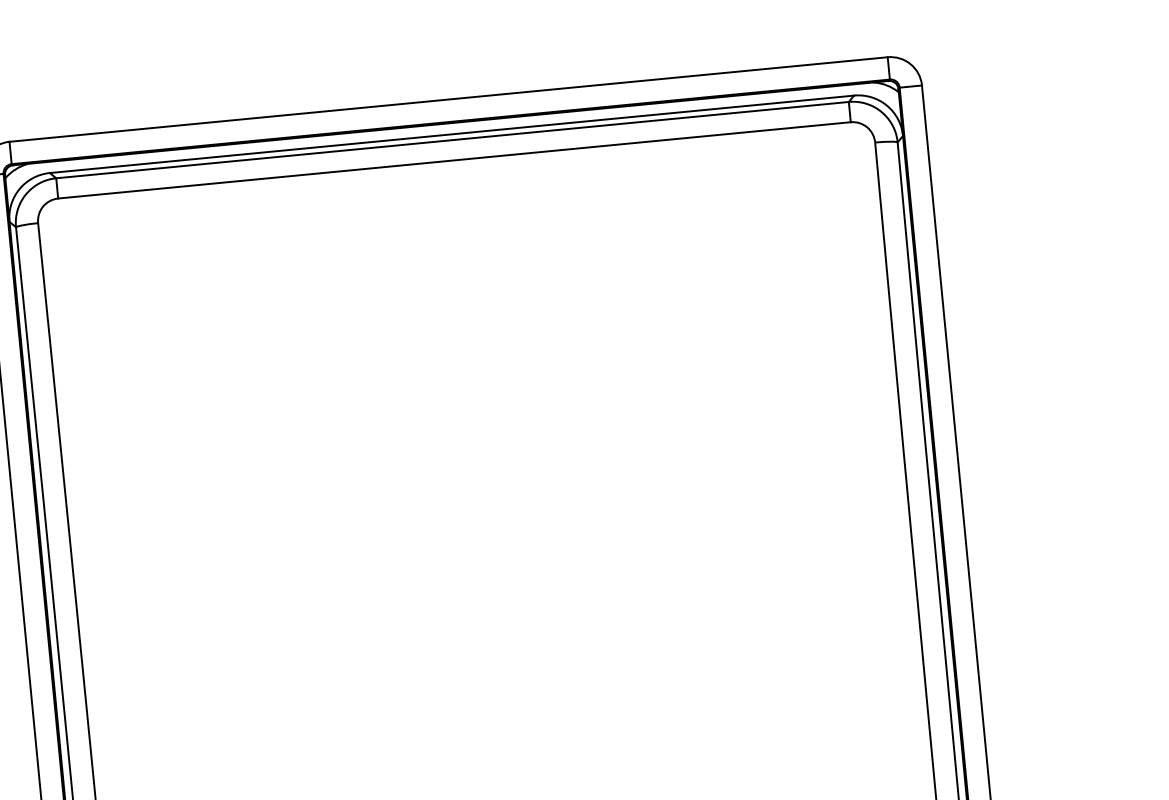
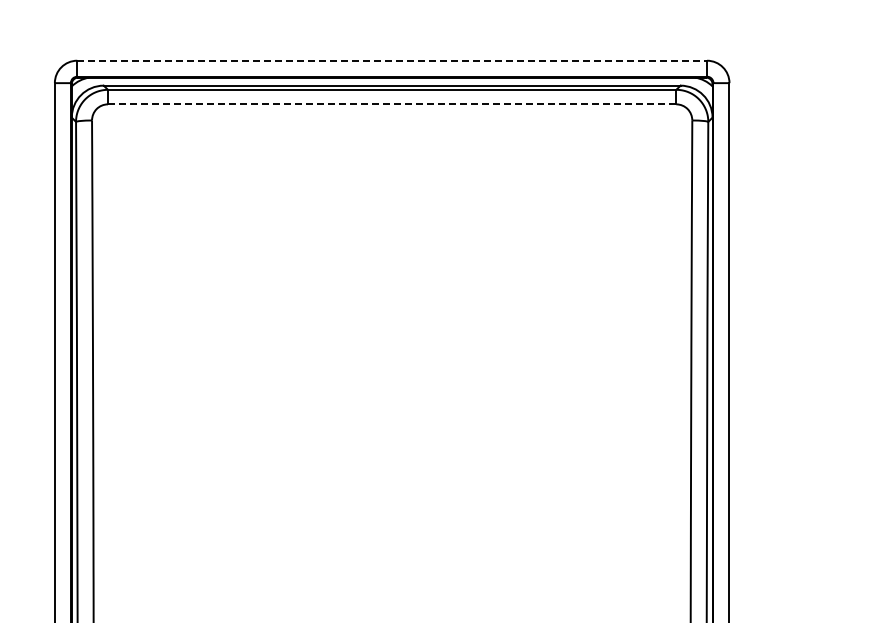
line: (449, 99) -> (392, 60), solid -> dashed
line: (453, 160) -> (391, 104), solid -> dashed

